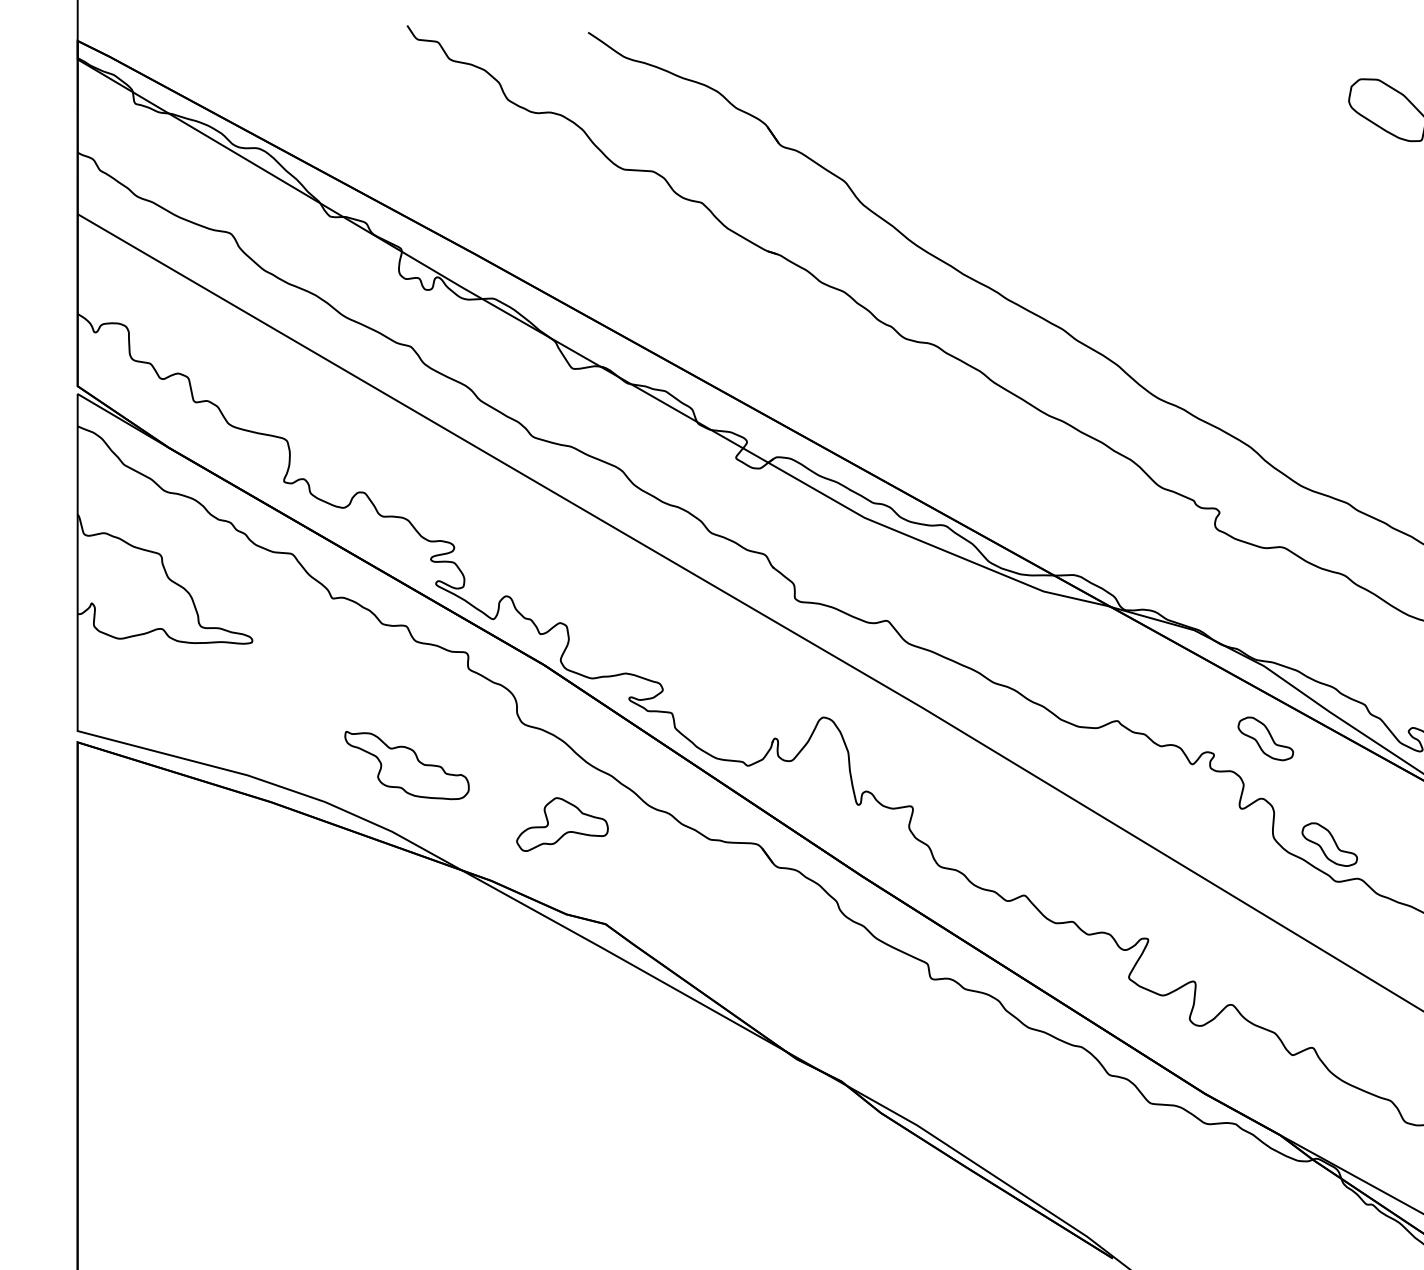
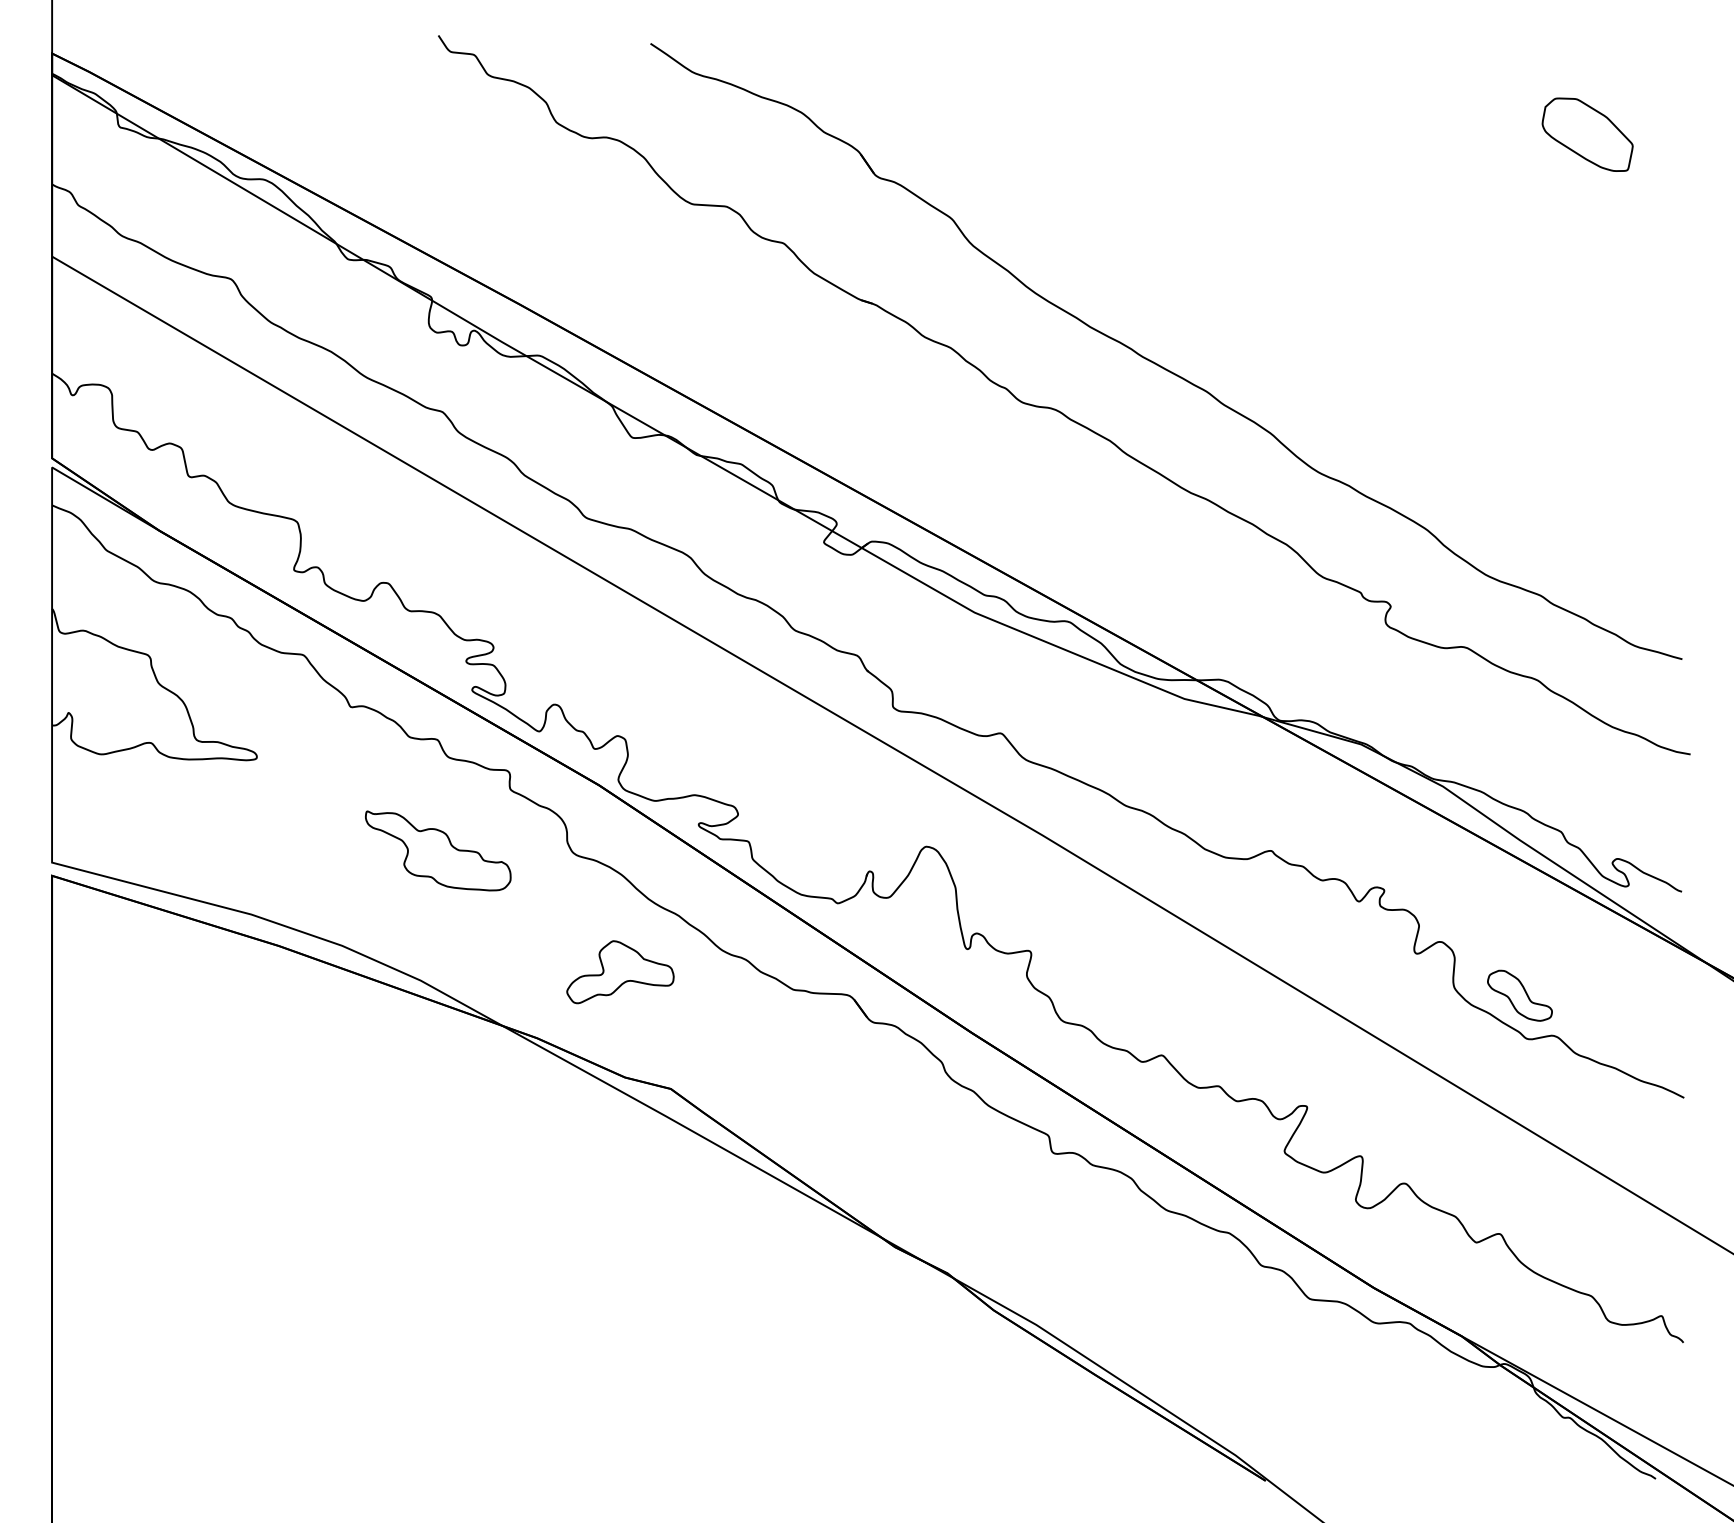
part: (1265, 738) -> (1444, 871), removed
part: (407, 765) -> (438, 850), moved

